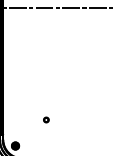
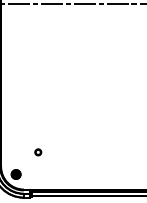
part: (46, 120) -> (38, 152), moved

